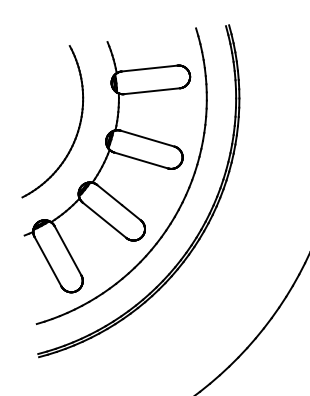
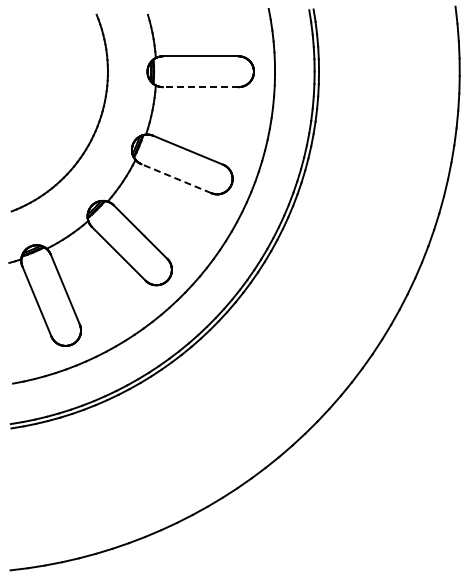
line: (151, 91) -> (200, 87), solid -> dashed
line: (141, 160) -> (176, 178), solid -> dashed

